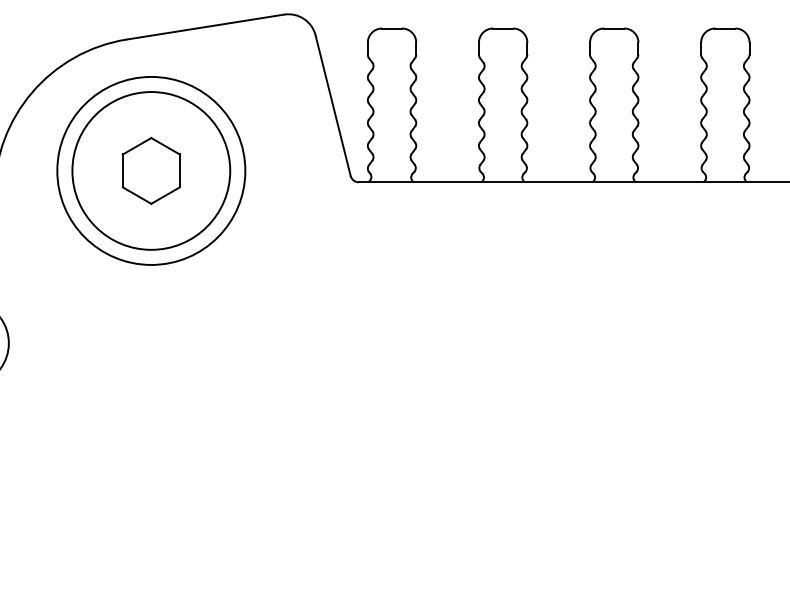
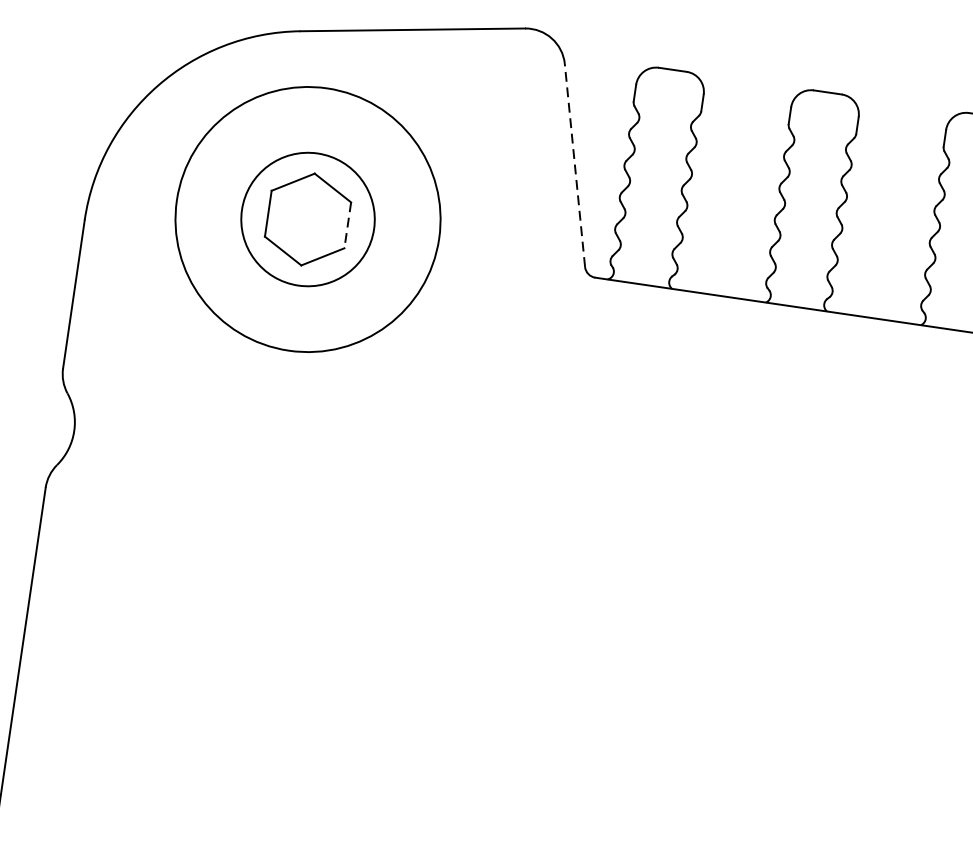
line: (333, 105) -> (575, 165), solid -> dashed
circle: (151, 170) -> (308, 218), size x0.6
line: (179, 171) -> (347, 226), solid -> dashed

